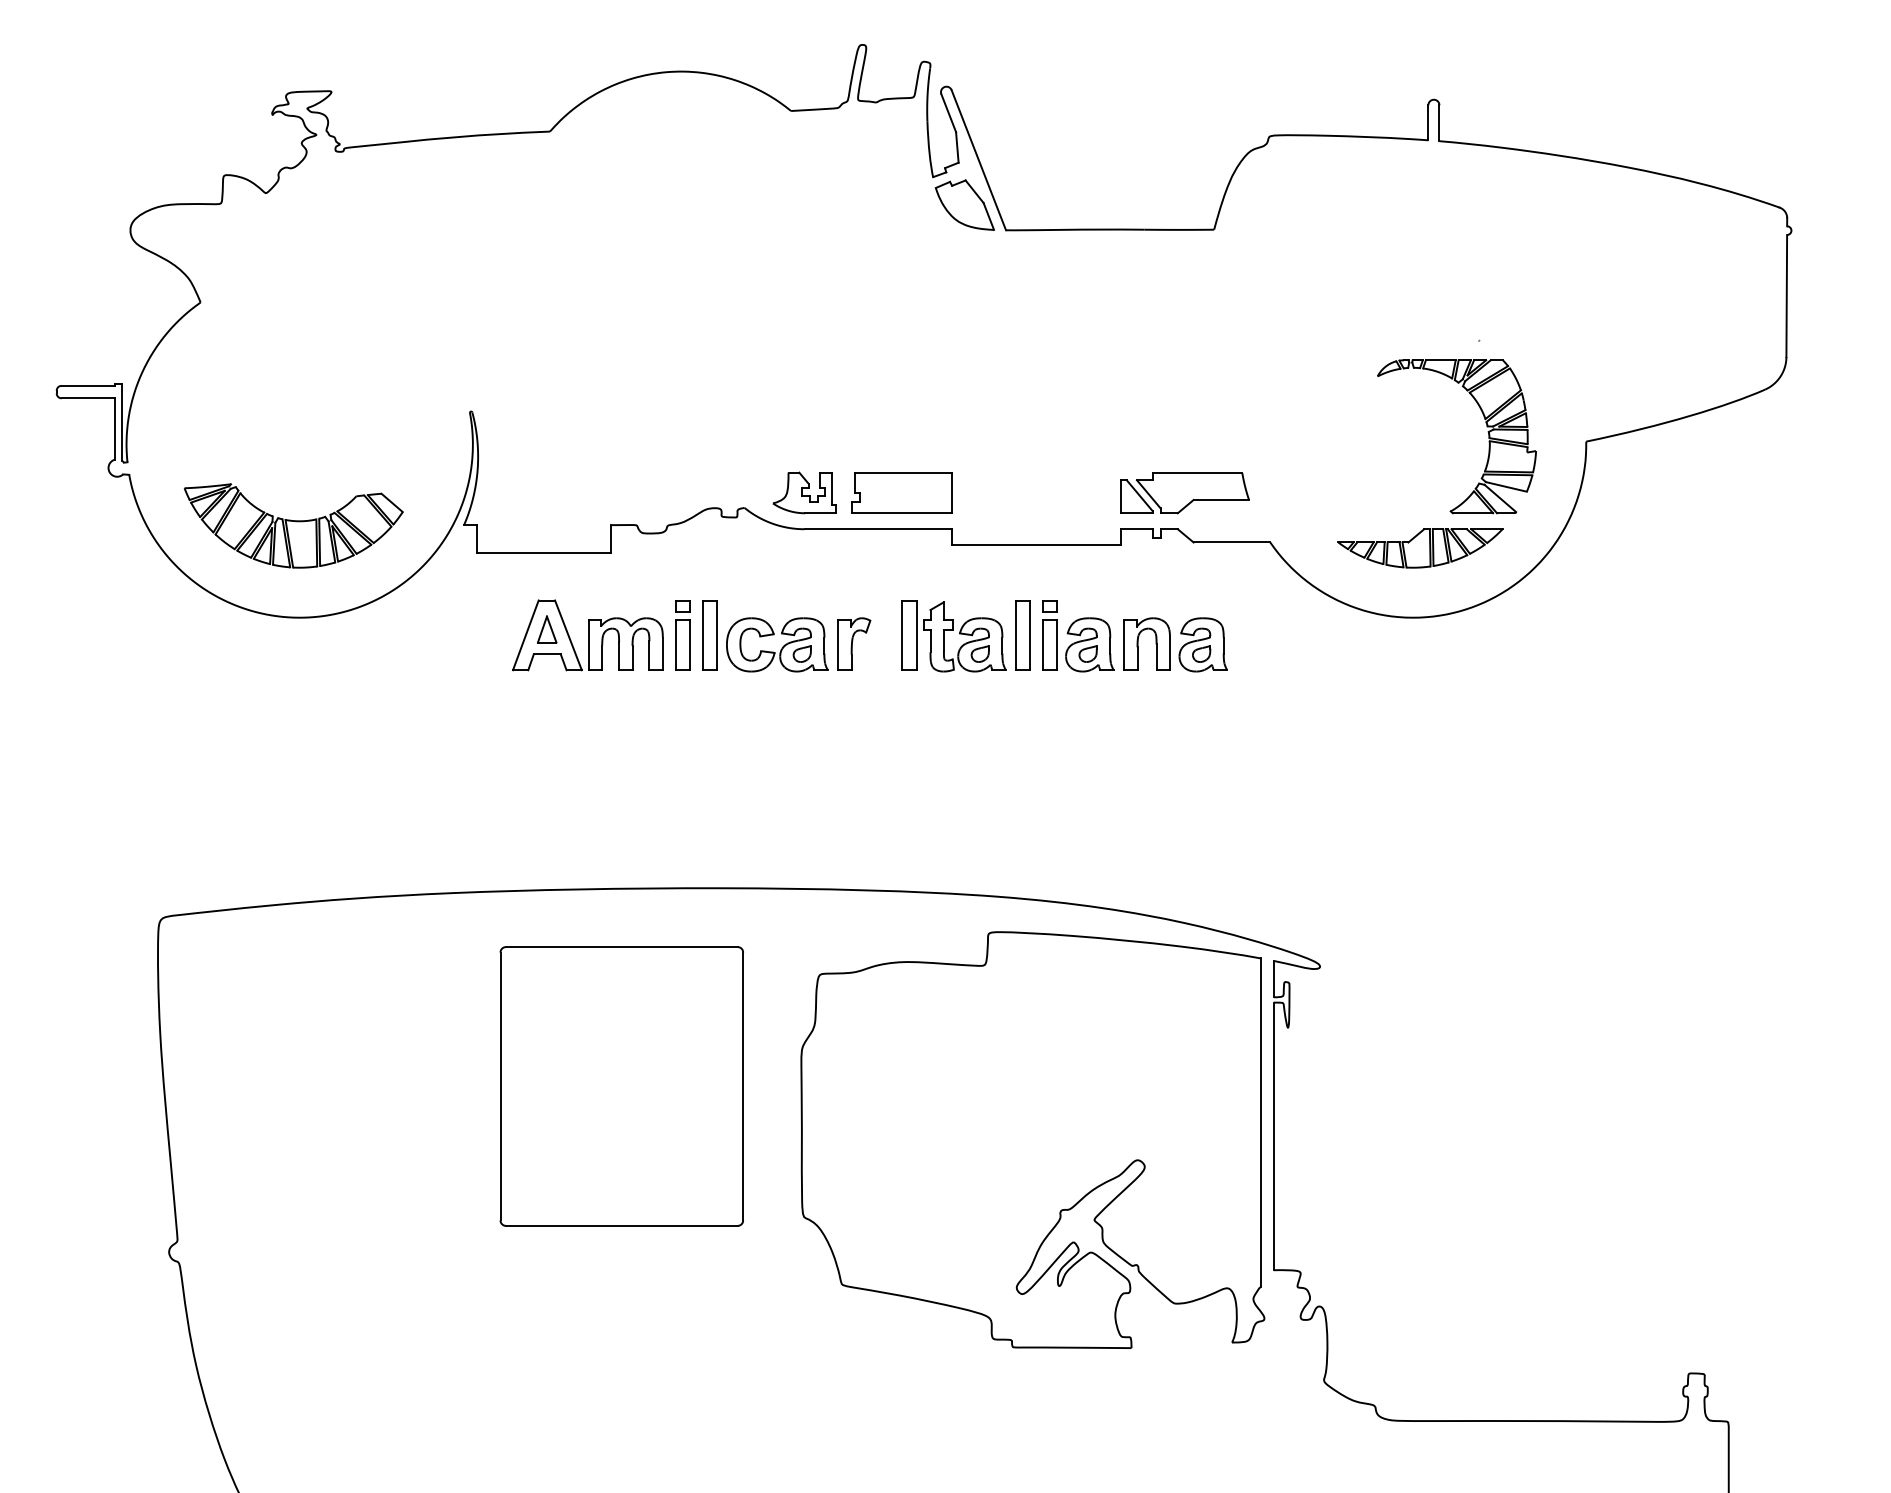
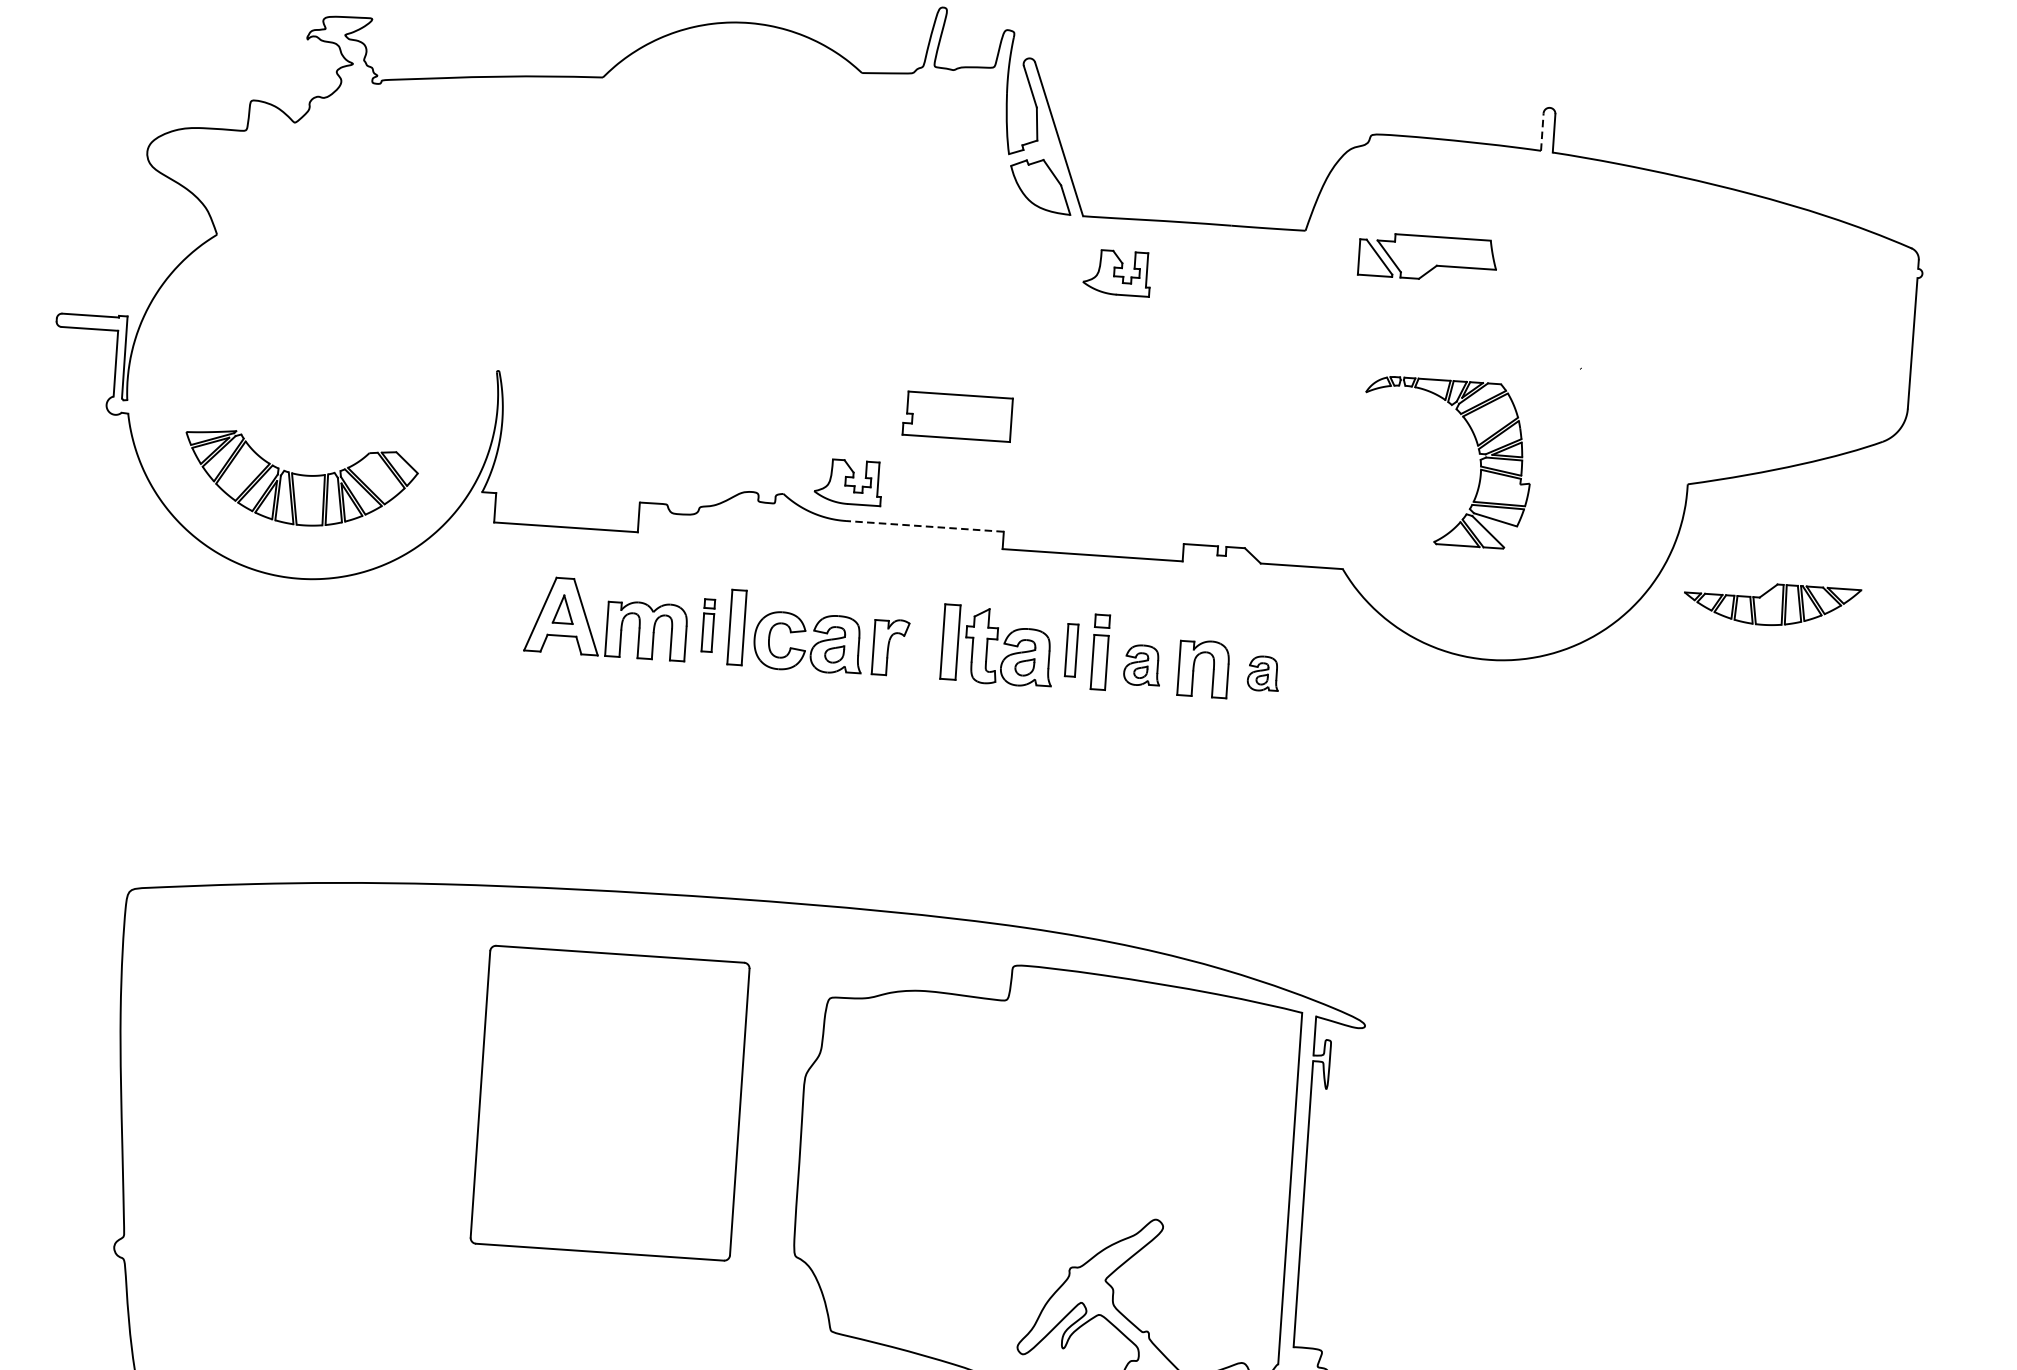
line: (1428, 122) -> (1542, 131), solid -> dashed
part: (1041, 280) -> (1117, 272), added
part: (1487, 431) -> (1479, 459), moved
part: (901, 492) -> (957, 416), moved
part: (1184, 493) -> (1427, 258), moved
line: (878, 529) -> (925, 526), solid -> dashed
part: (1420, 548) -> (1772, 604), moved
part: (682, 635) -> (707, 625), size x0.7
part: (1022, 635) -> (1071, 650), size x0.7
part: (1089, 644) -> (1142, 664), size x0.7
part: (1202, 644) -> (1262, 673), size x0.6

